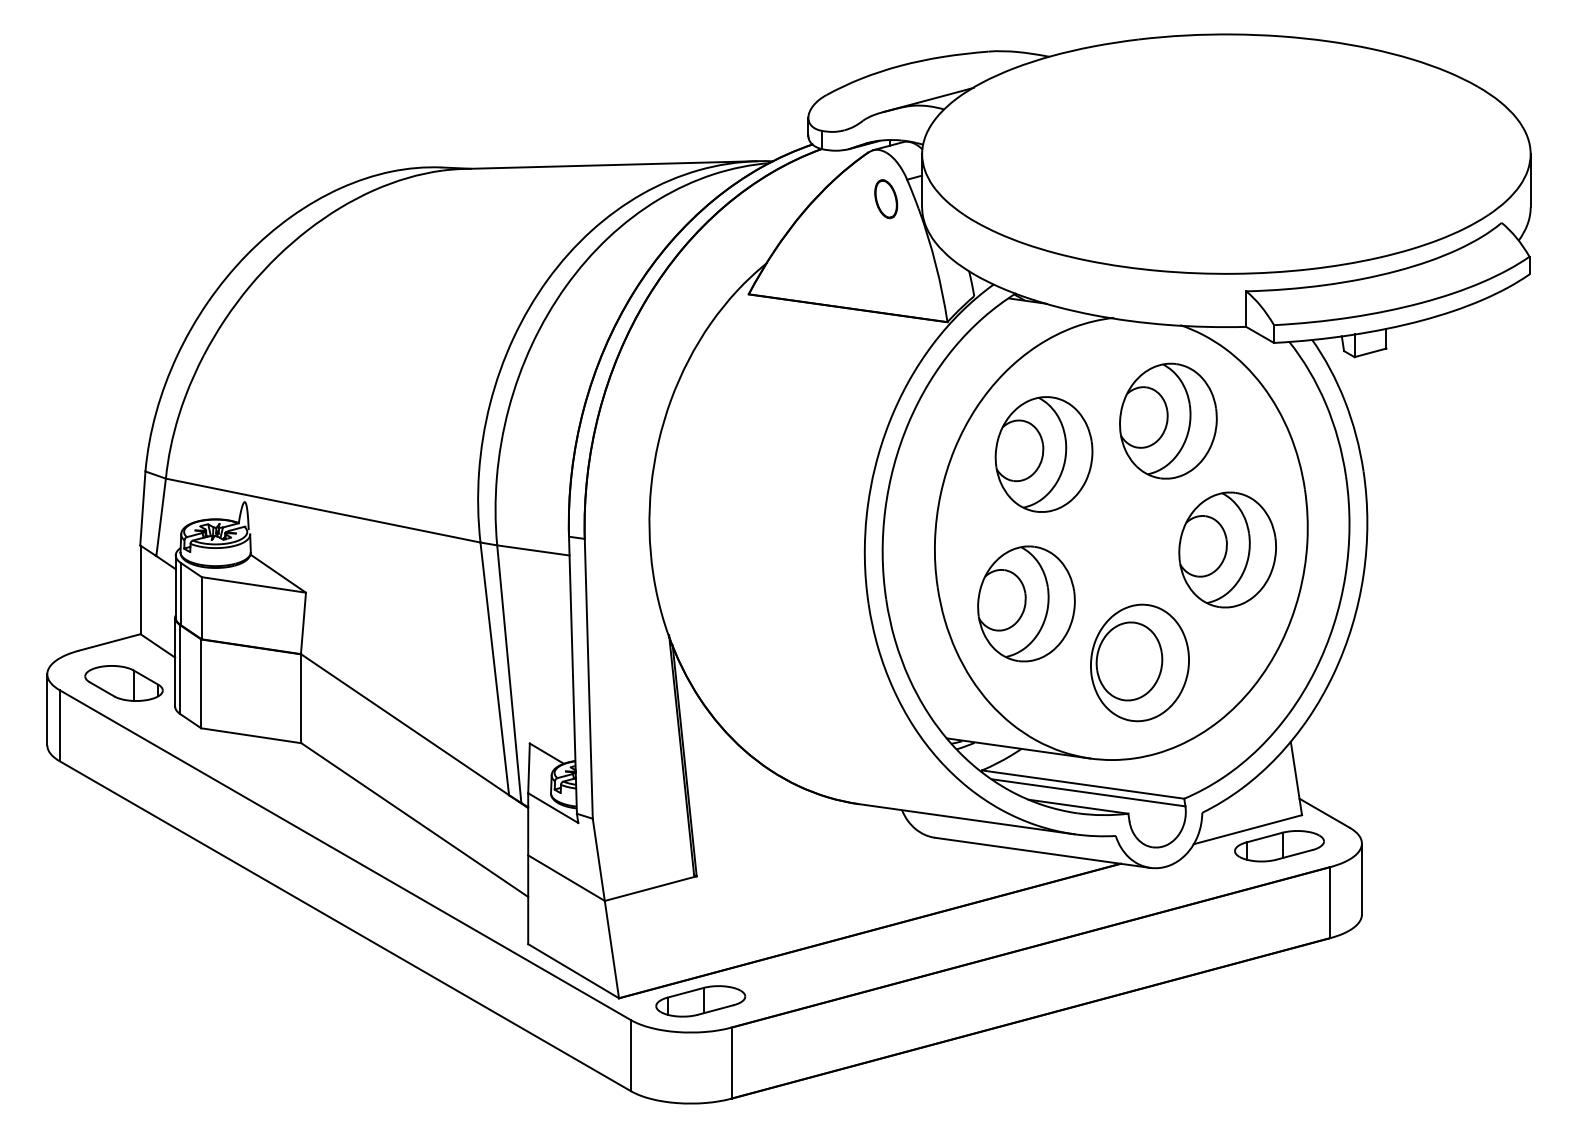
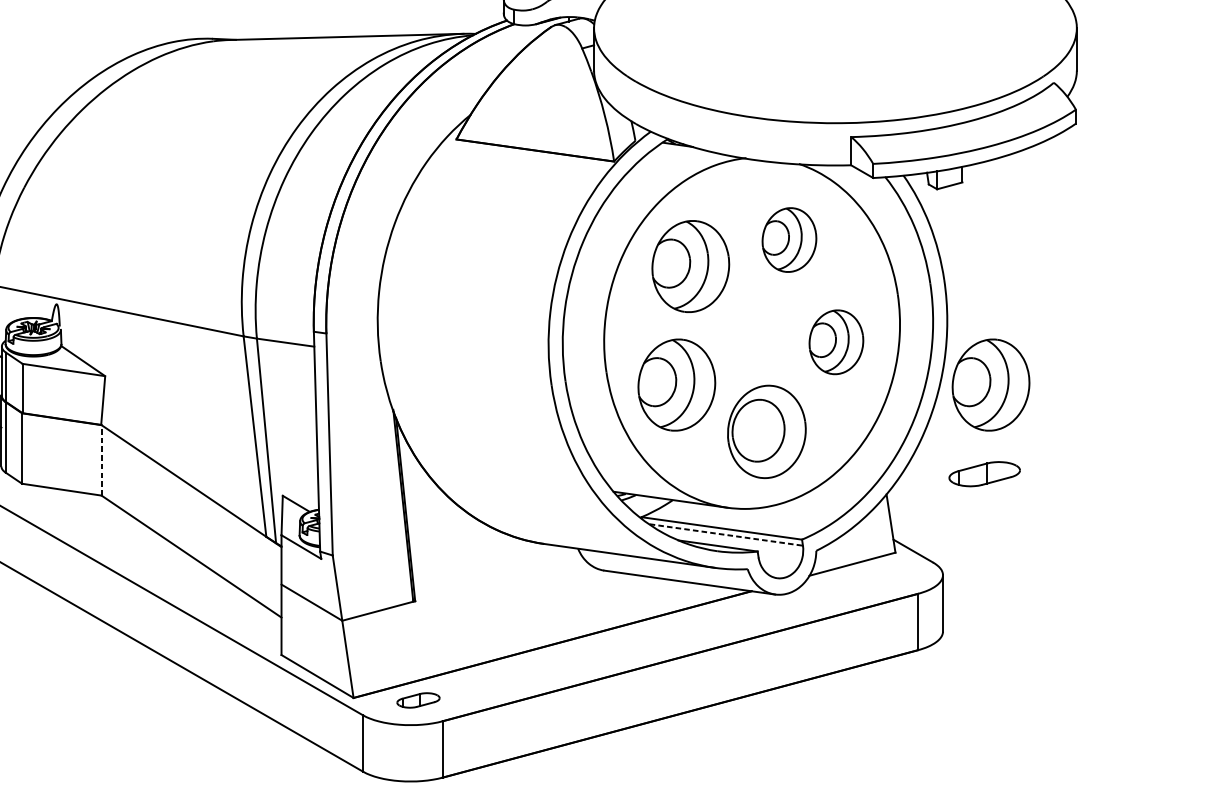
part: (886, 199) -> (565, 64), removed
part: (1168, 420) -> (789, 239), size x0.7
part: (1227, 549) -> (836, 341), size x0.7
part: (1422, 603) -> (991, 384), added
line: (301, 698) -> (101, 460), solid -> dashed
line: (1088, 792) -> (726, 534), solid -> dashed
part: (1279, 846) -> (984, 474), moved
part: (700, 1001) -> (418, 700), size x0.6

